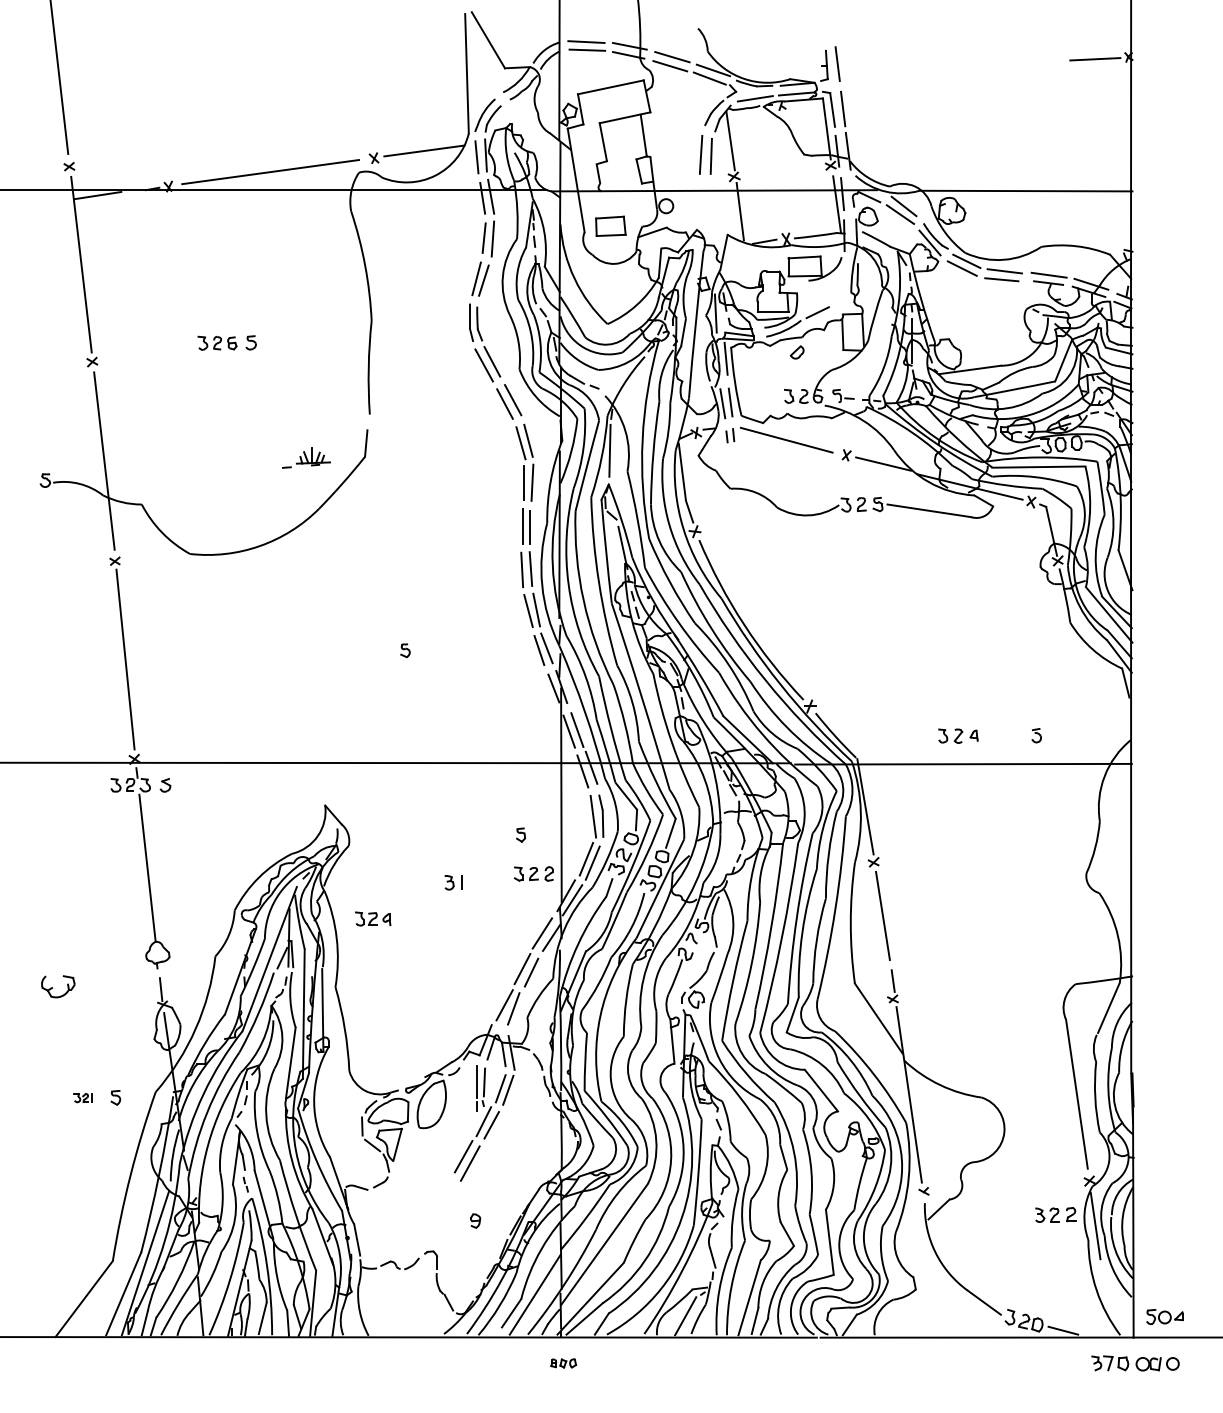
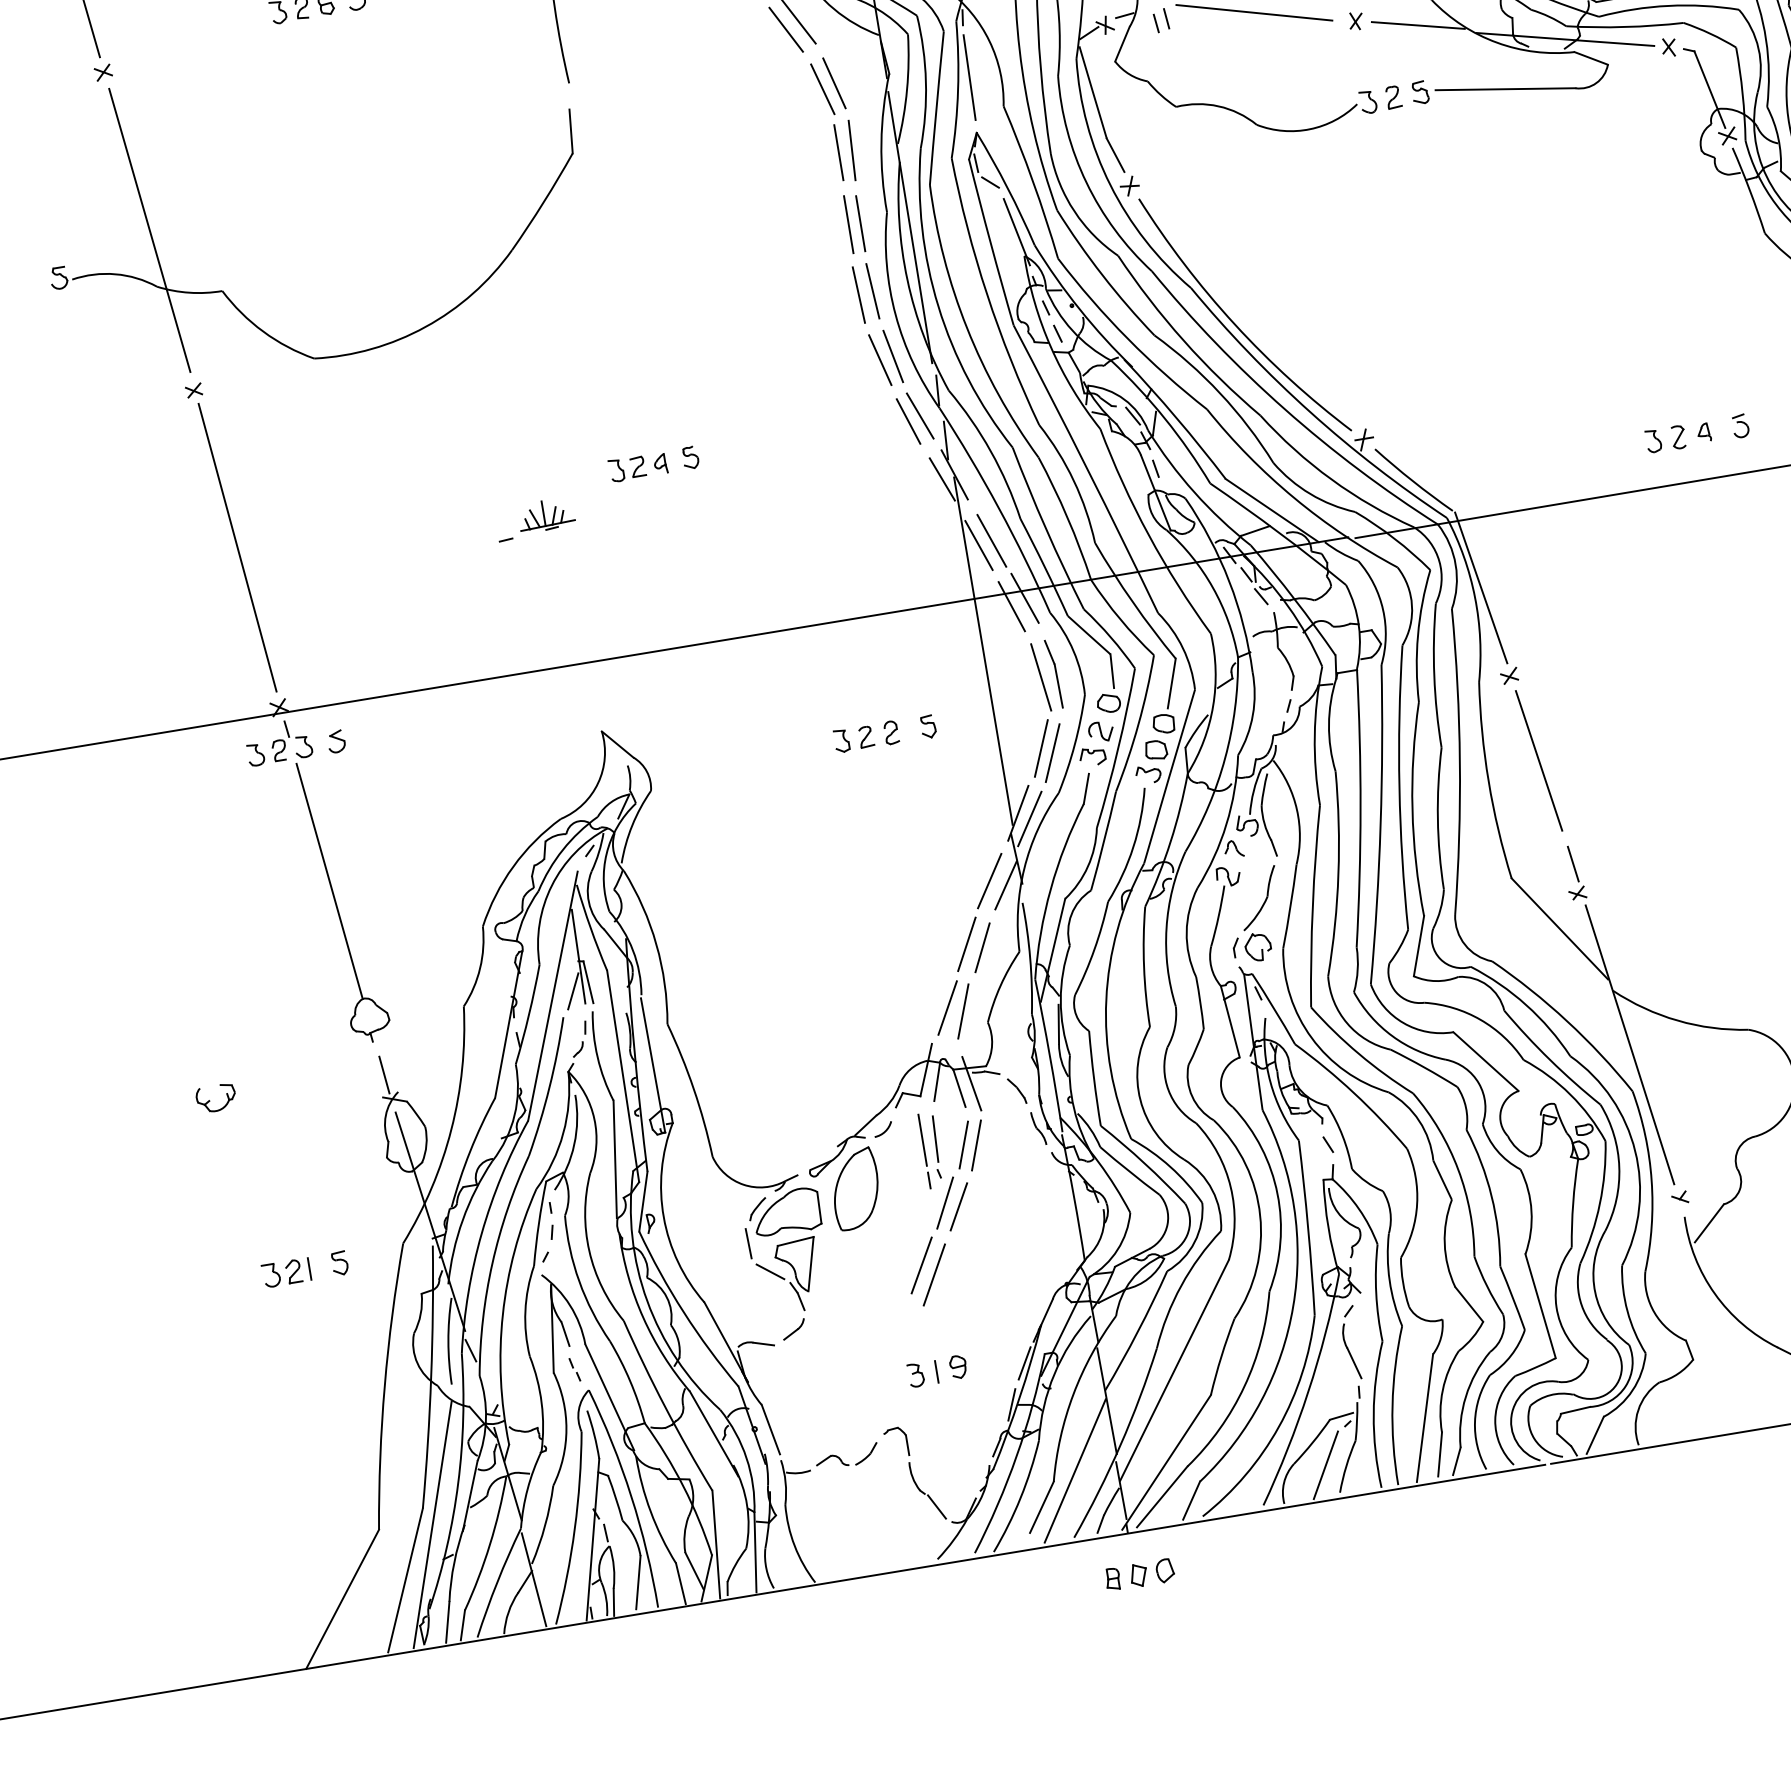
part: (306, 457) -> (535, 518), moved
part: (958, 735) -> (1678, 436), moved
part: (533, 873) -> (865, 736), moved
part: (453, 882) -> (922, 1373), moved
part: (373, 918) -> (638, 466), moved
part: (57, 986) -> (214, 1098), size x0.71
part: (82, 1097) -> (285, 1271), size x1.67
part: (563, 1363) -> (1139, 1575), size x1.67

